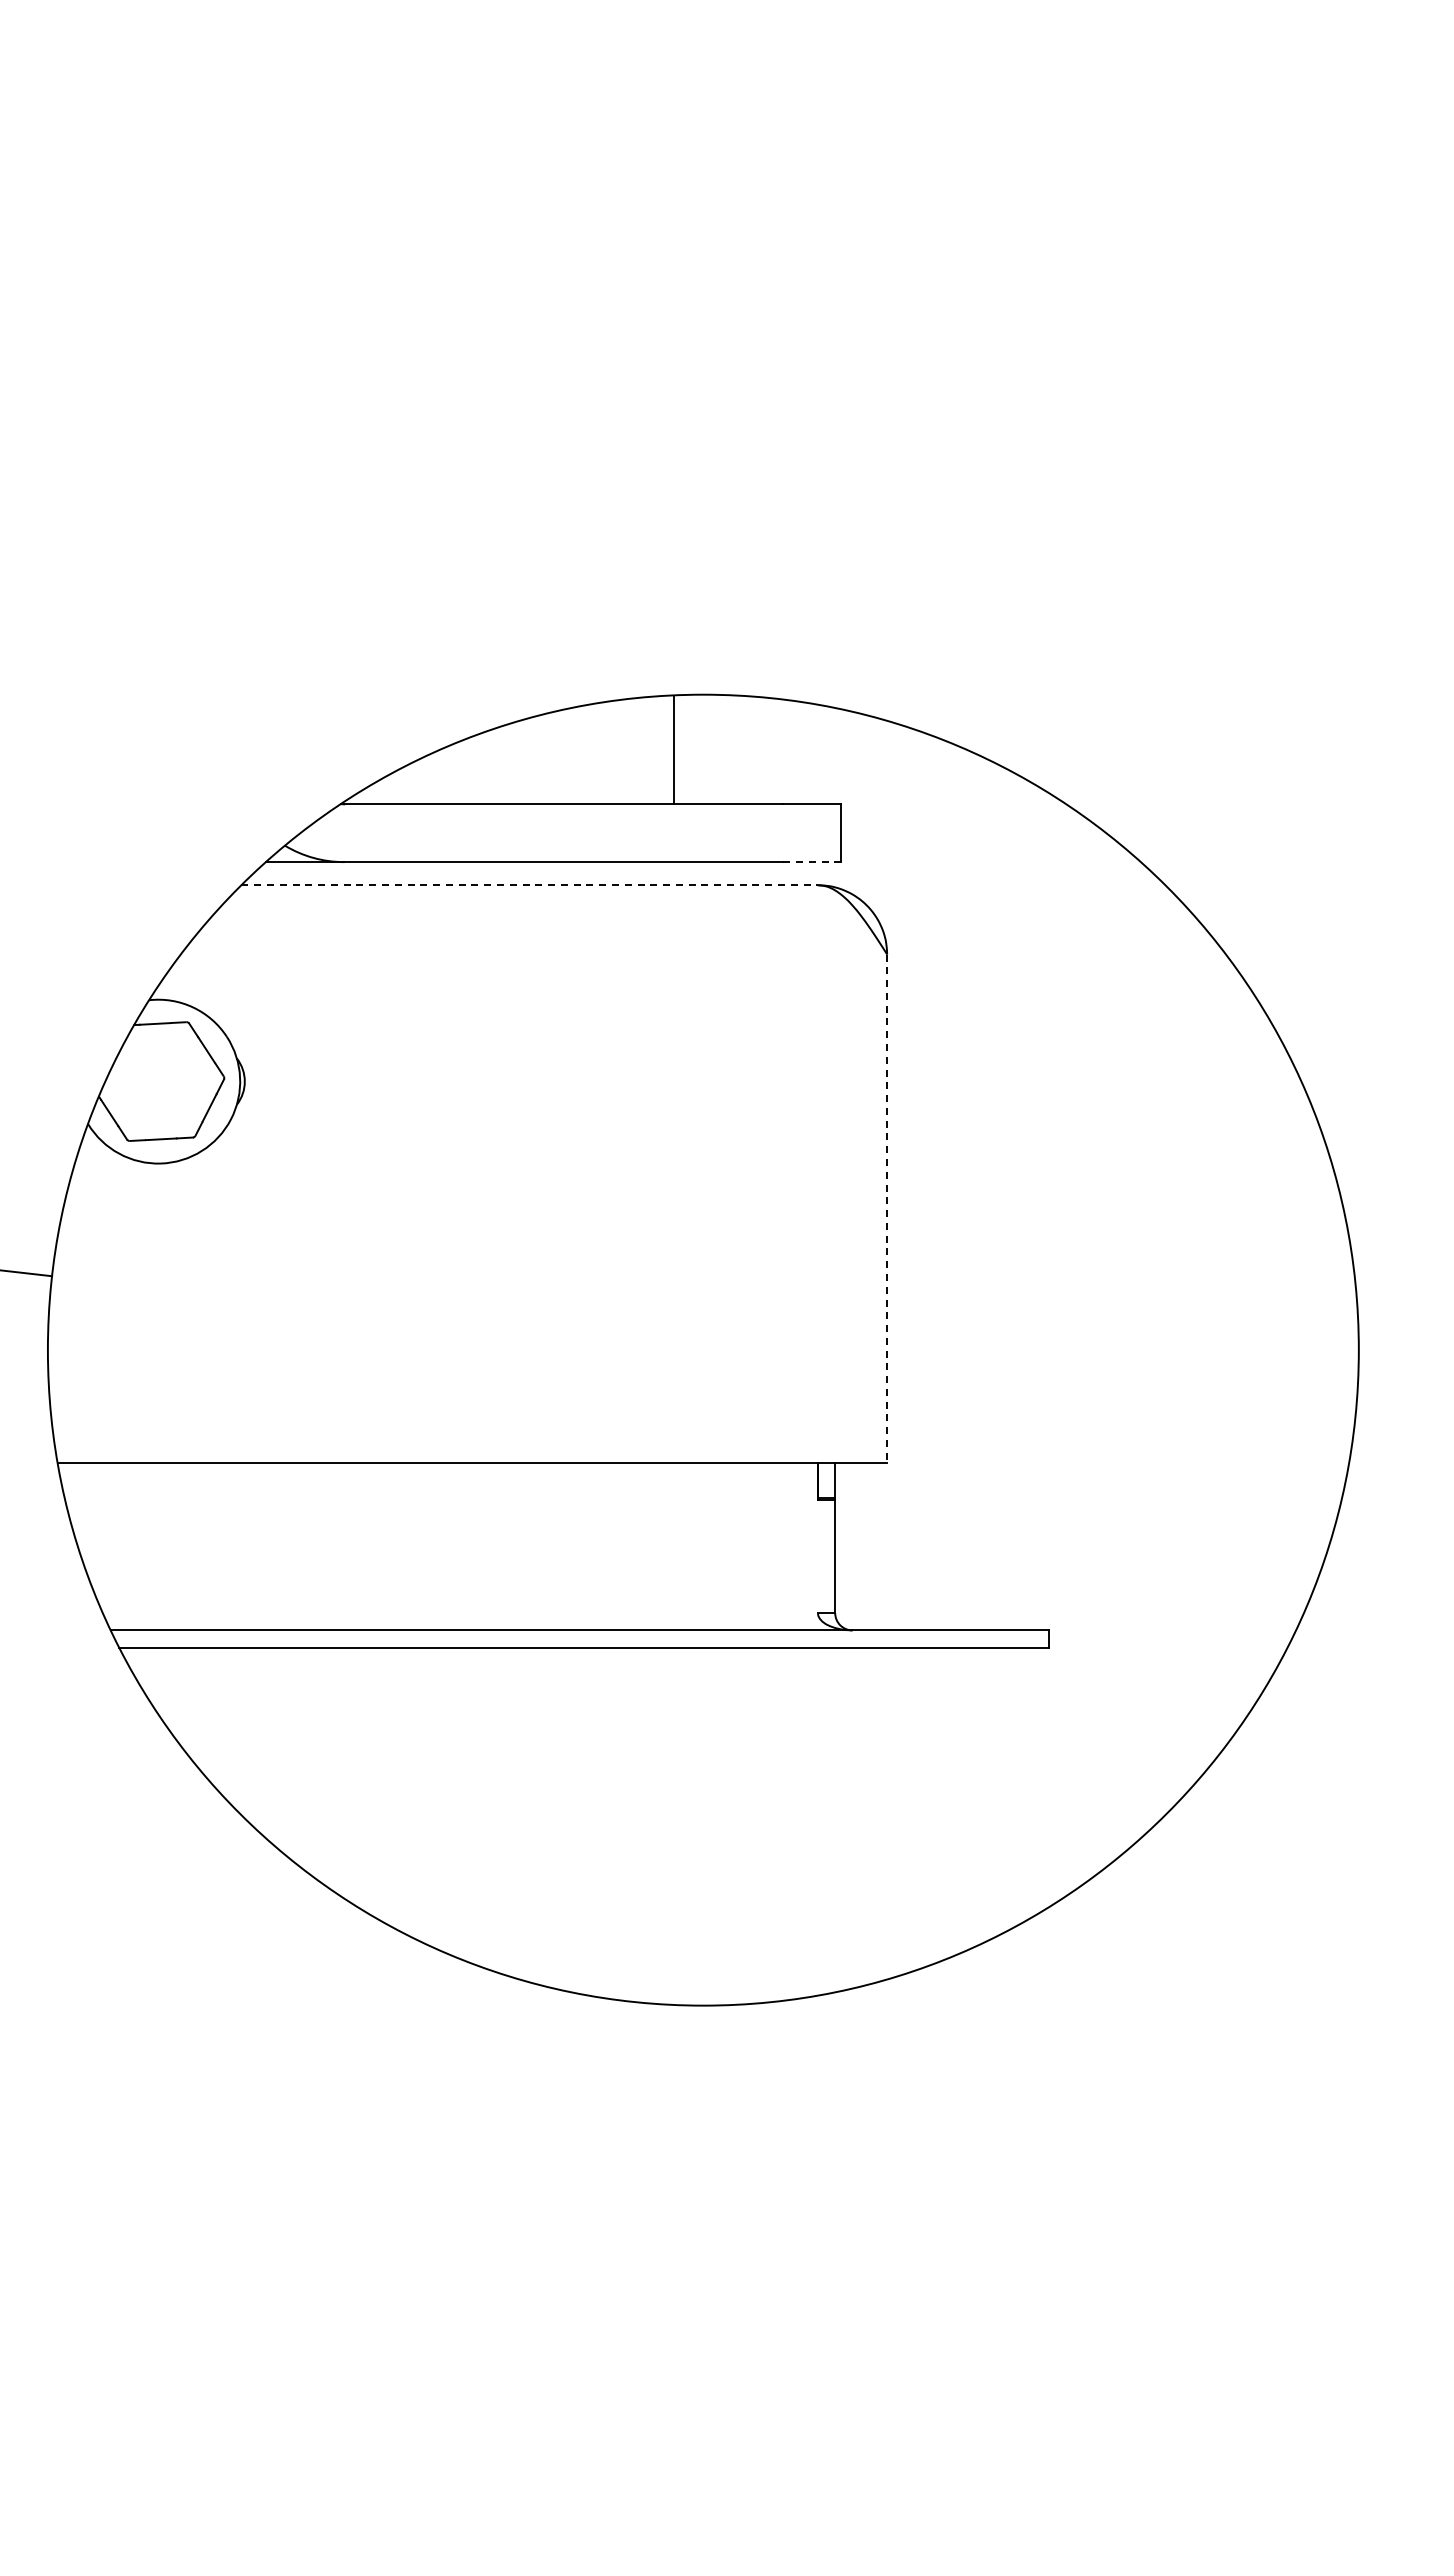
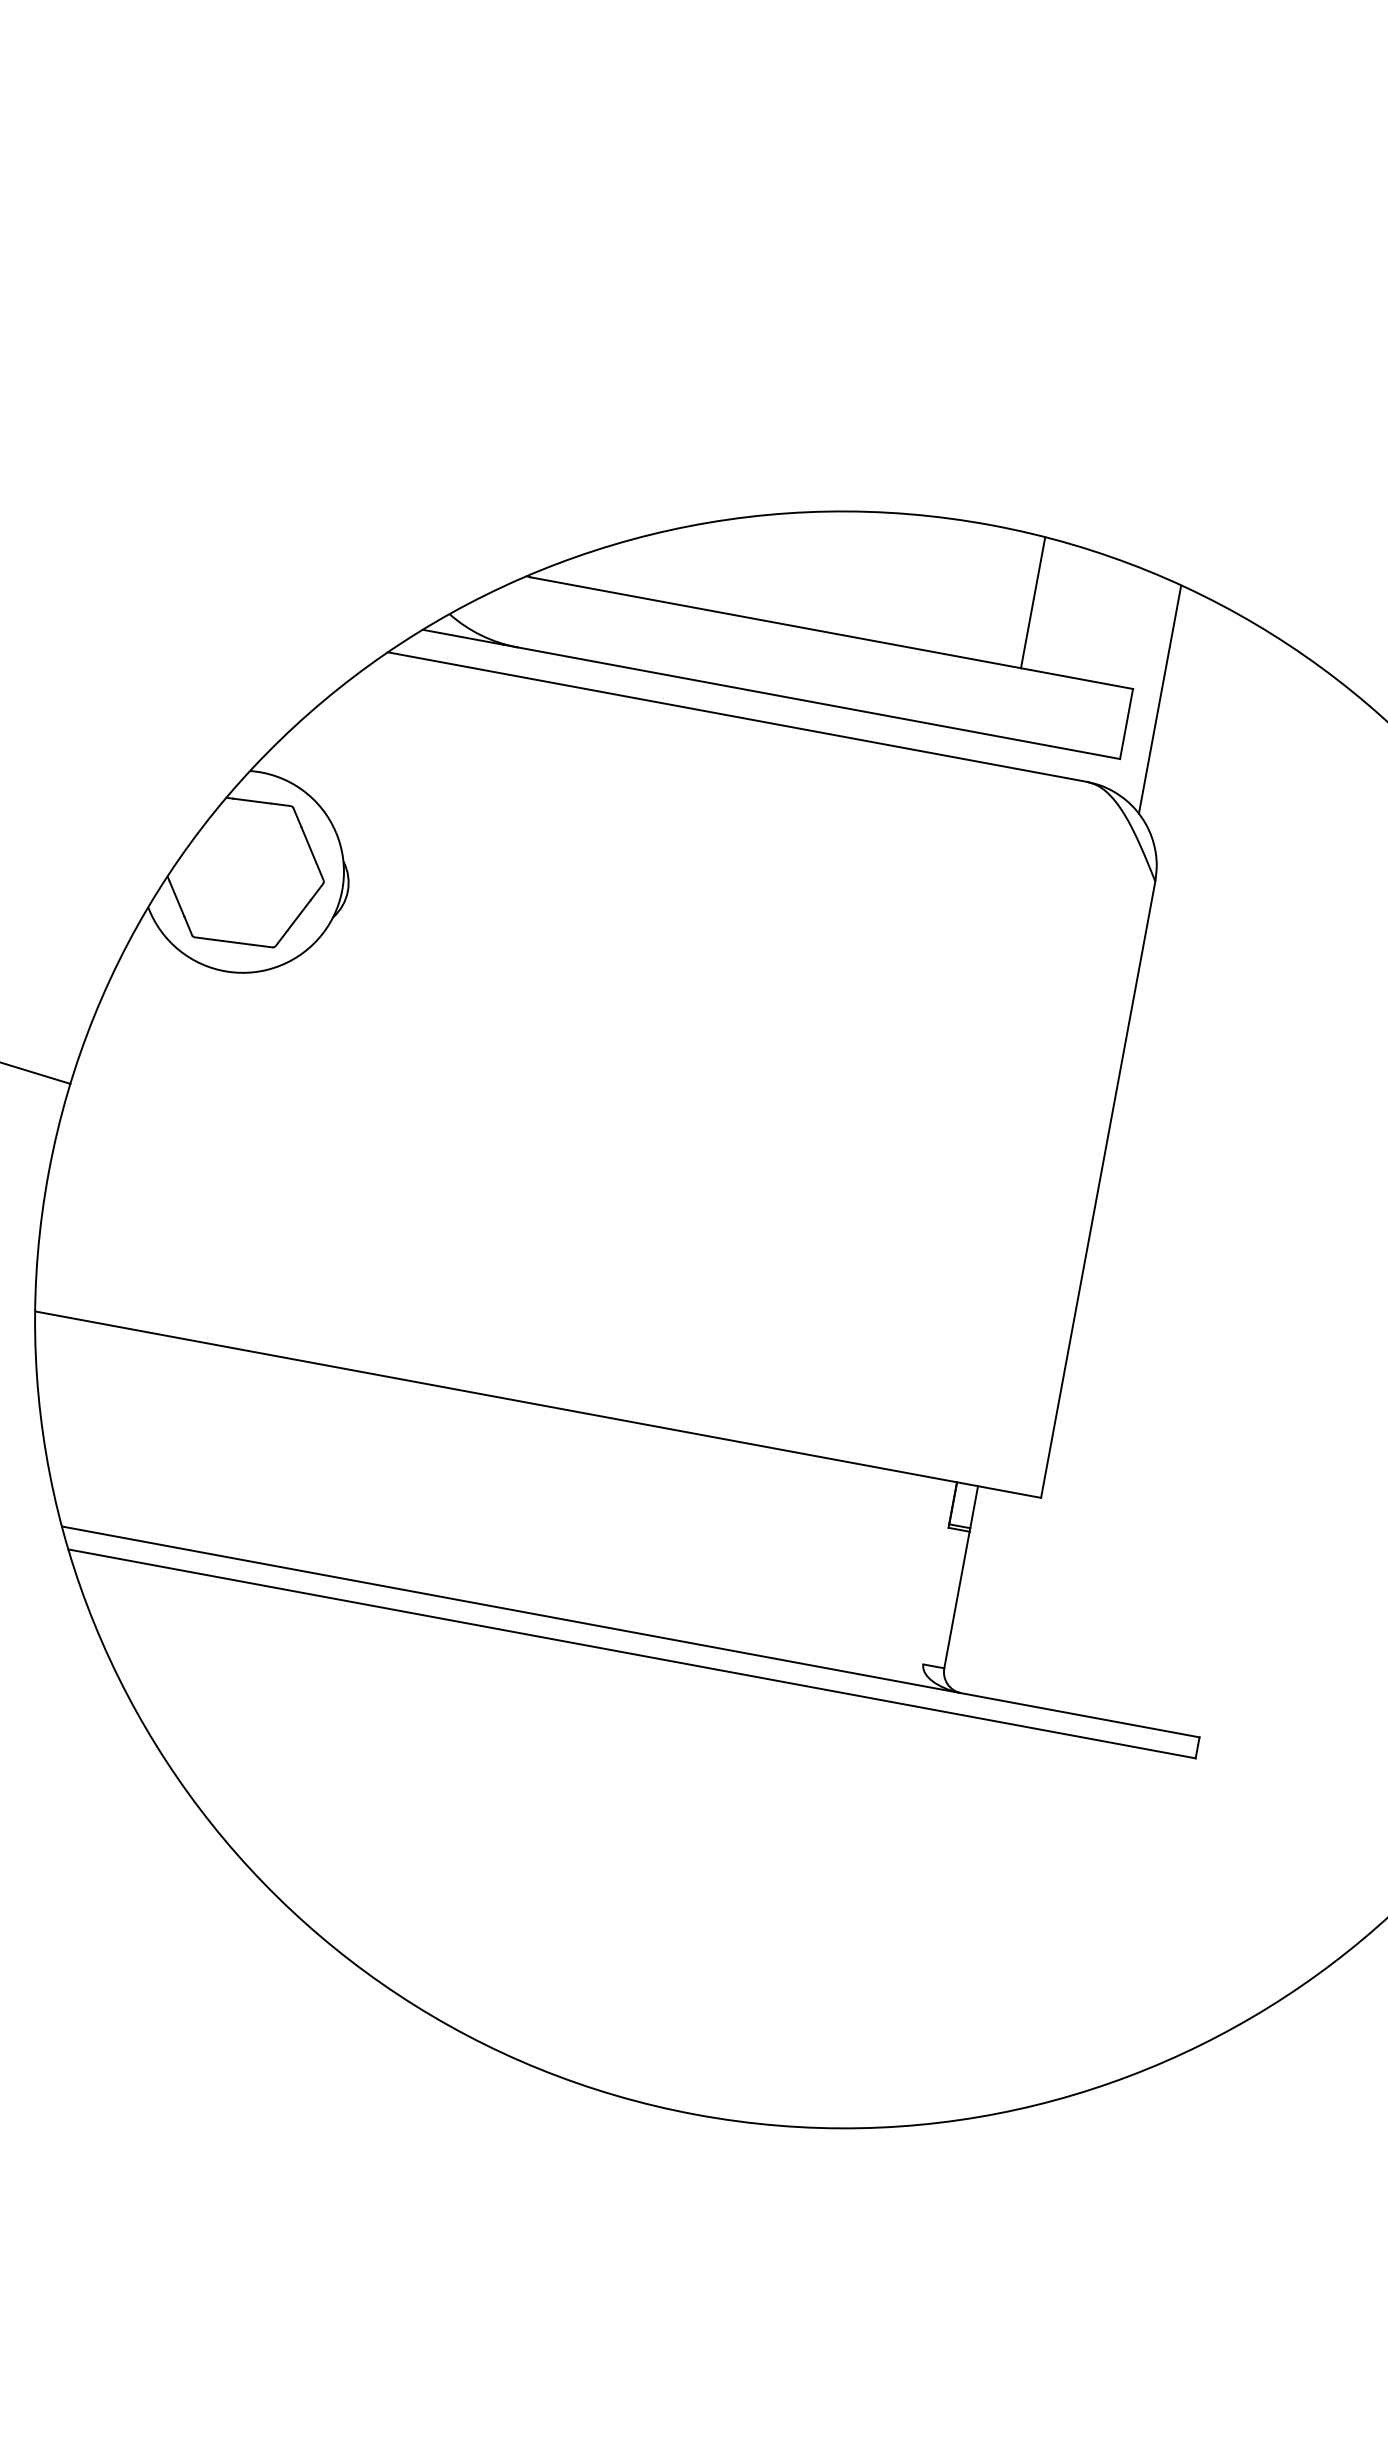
line: (673, 750) -> (1033, 602), moved
line: (864, 808) -> (1160, 699), added
line: (812, 862) -> (1085, 753), dashed -> solid
line: (530, 885) -> (738, 717), dashed -> solid
line: (887, 1209) -> (1098, 1190), dashed -> solid

